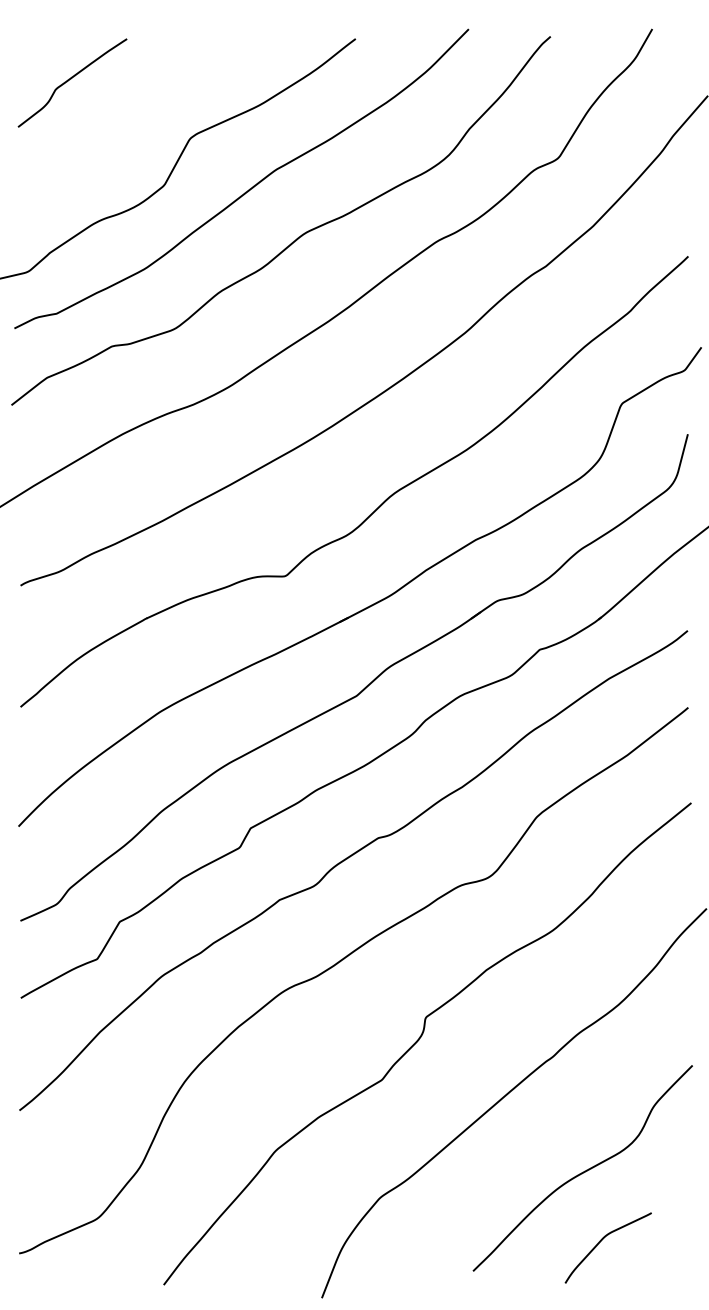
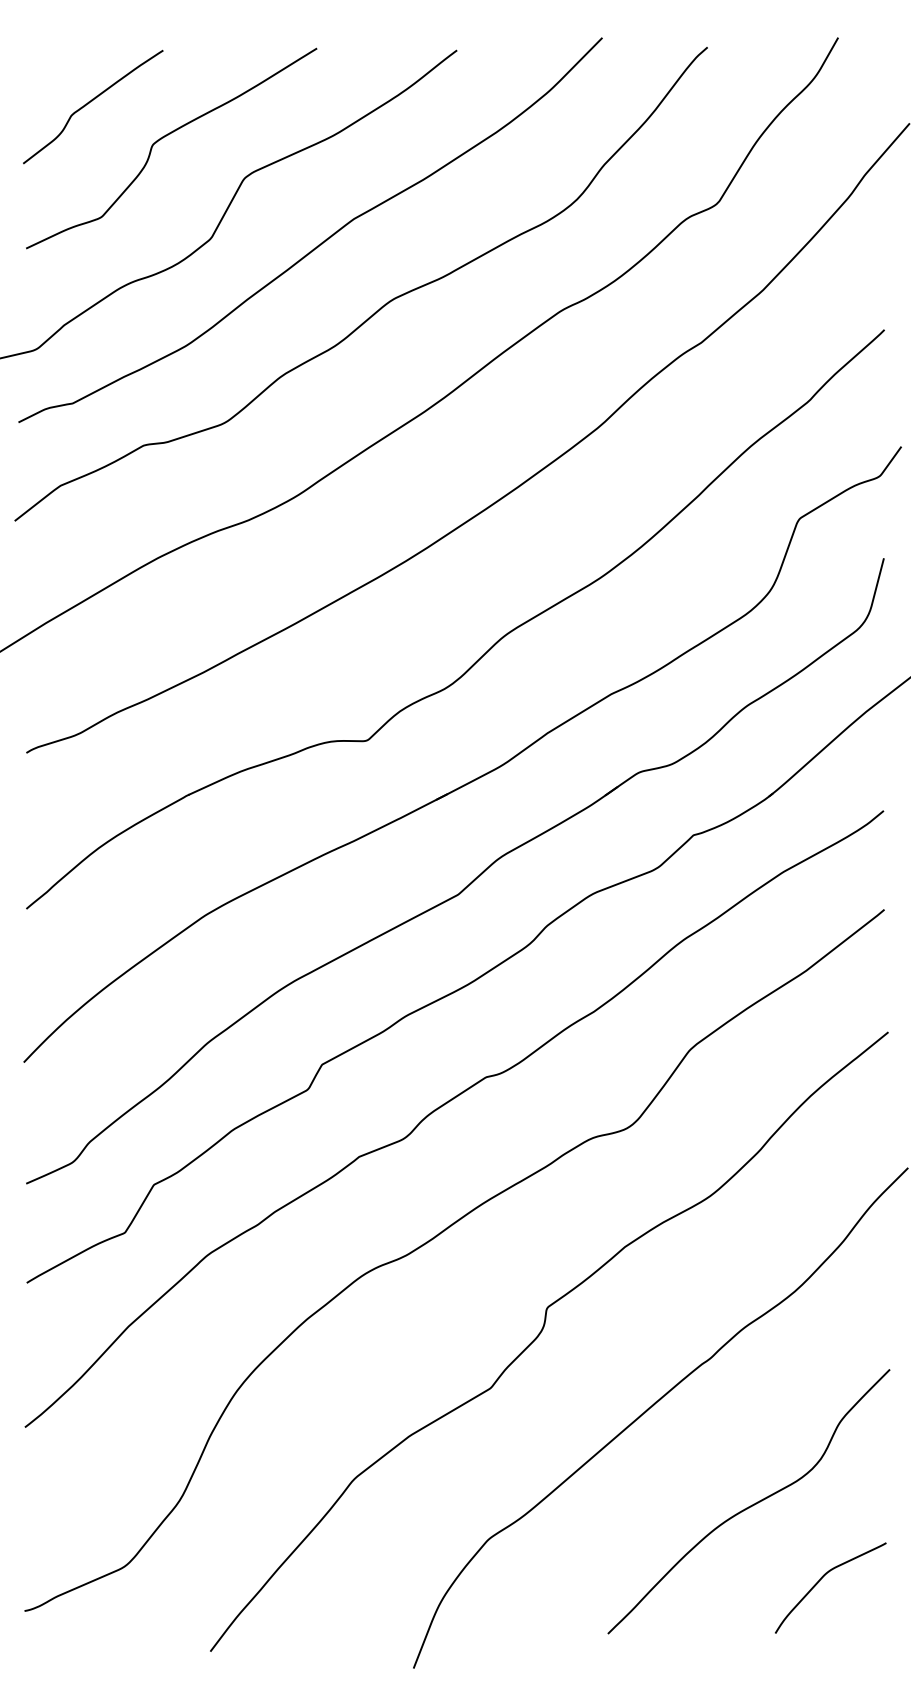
curve: (127, 107) -> (163, 138), added
curve: (601, 1240) -> (822, 1578), moved

